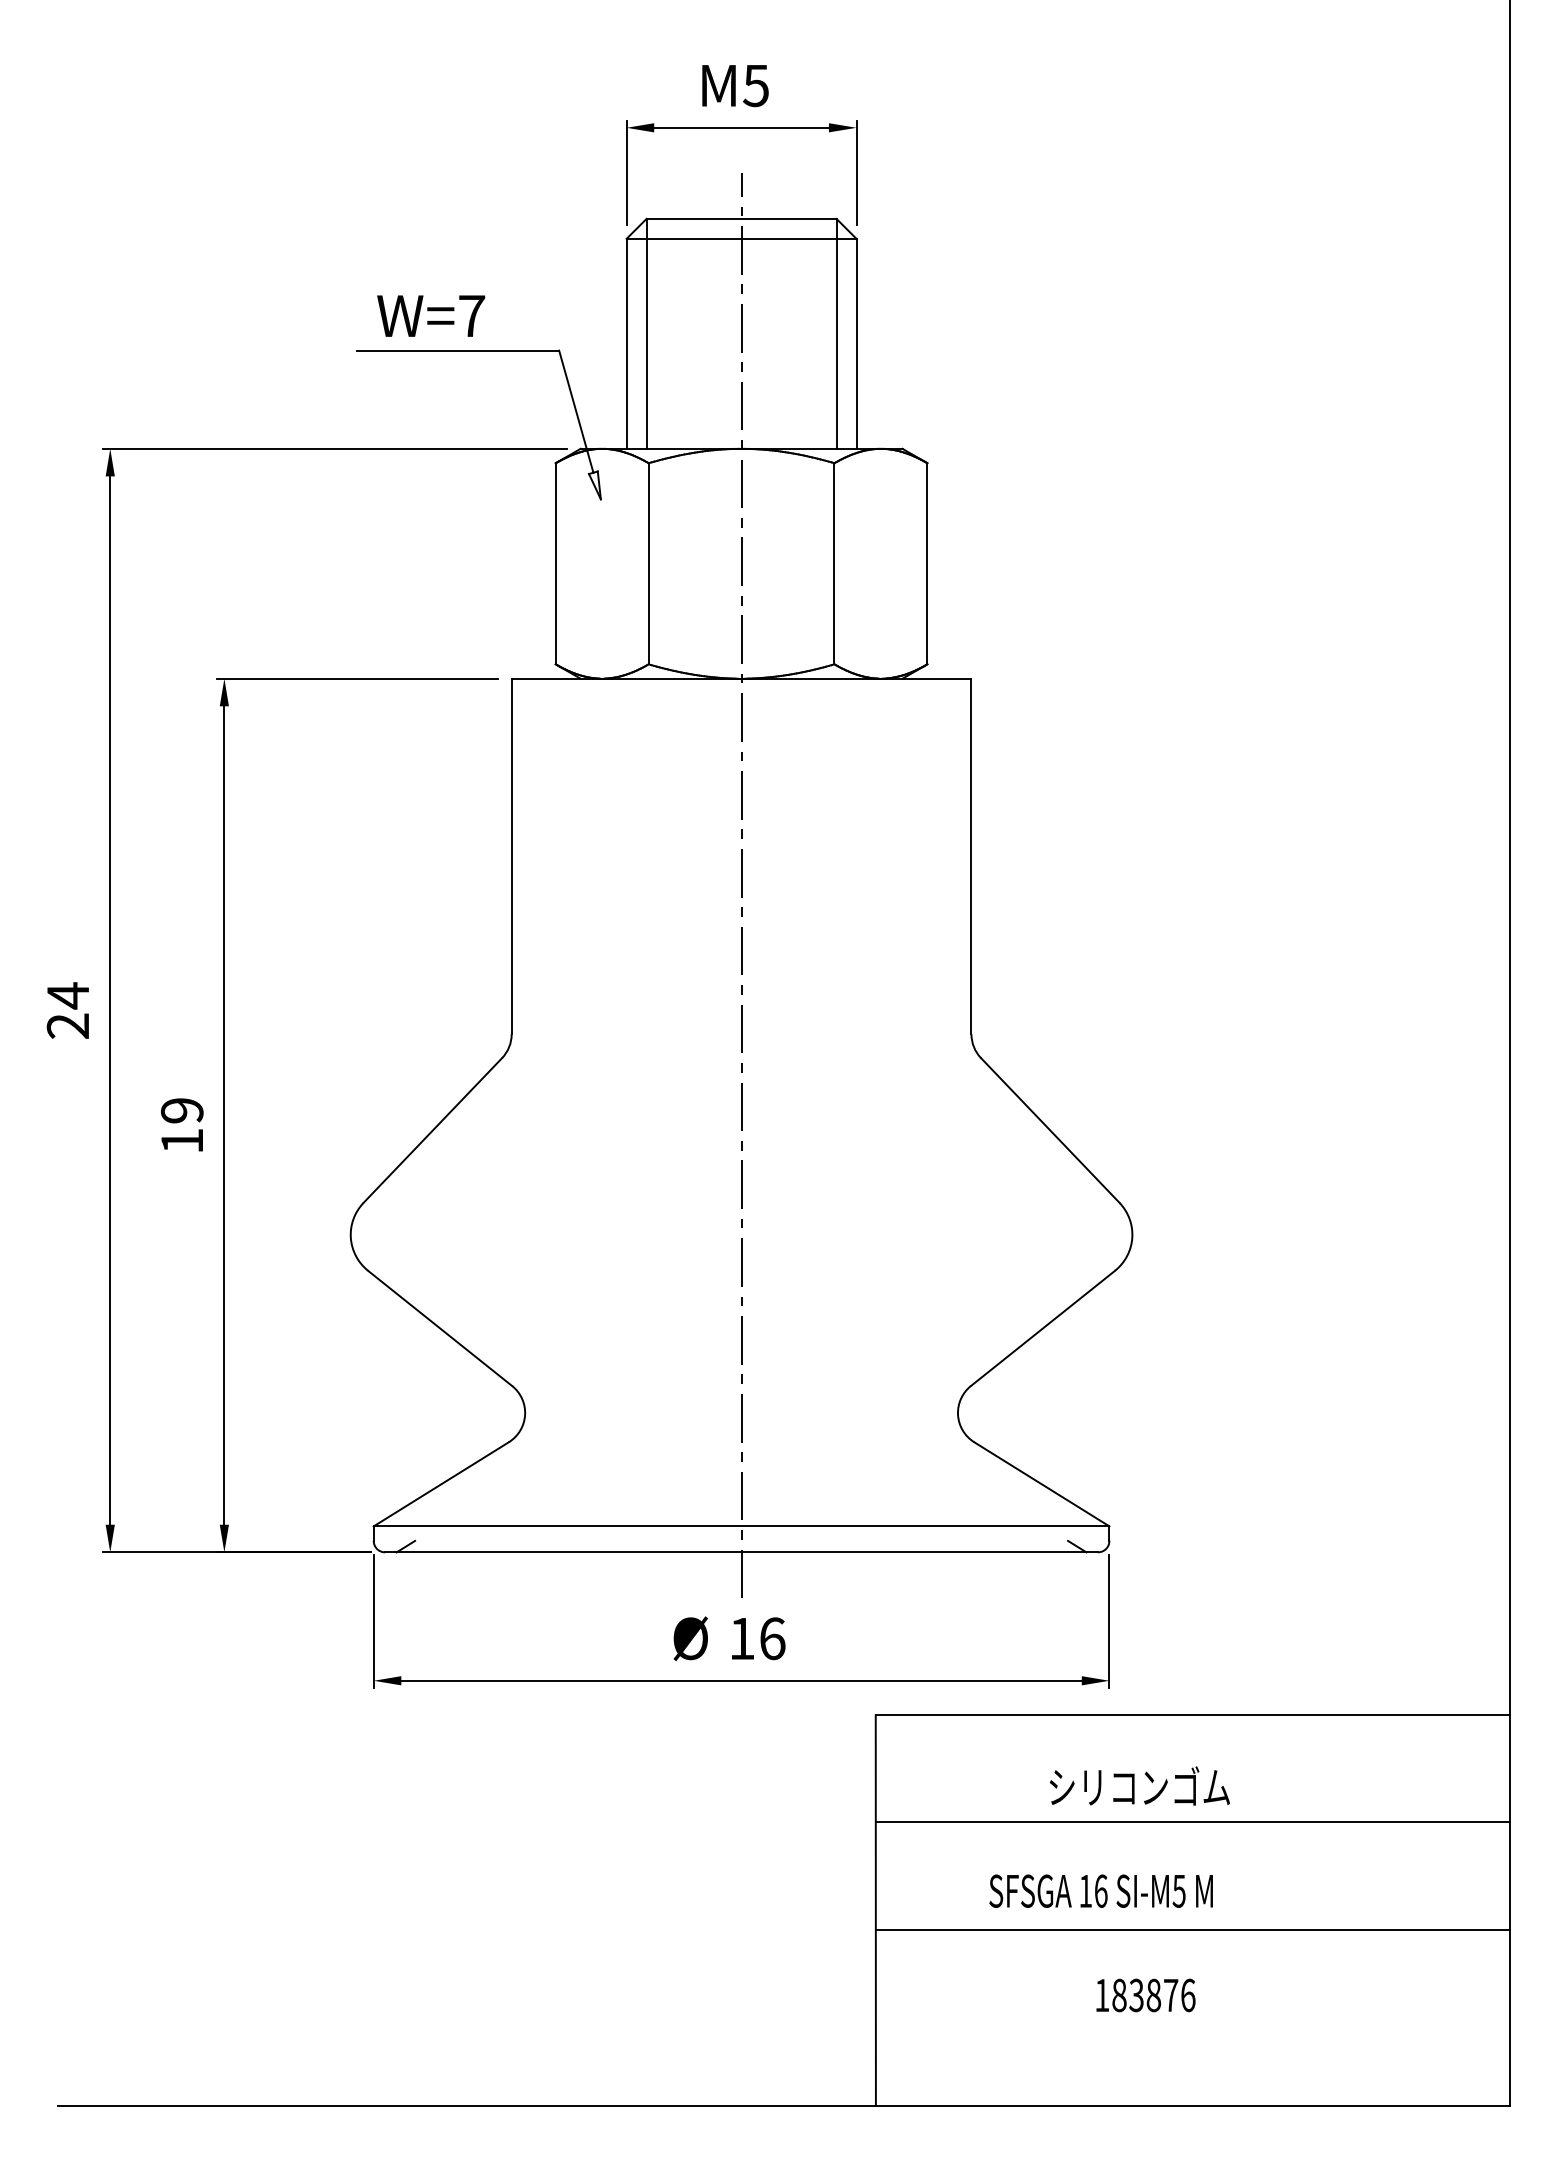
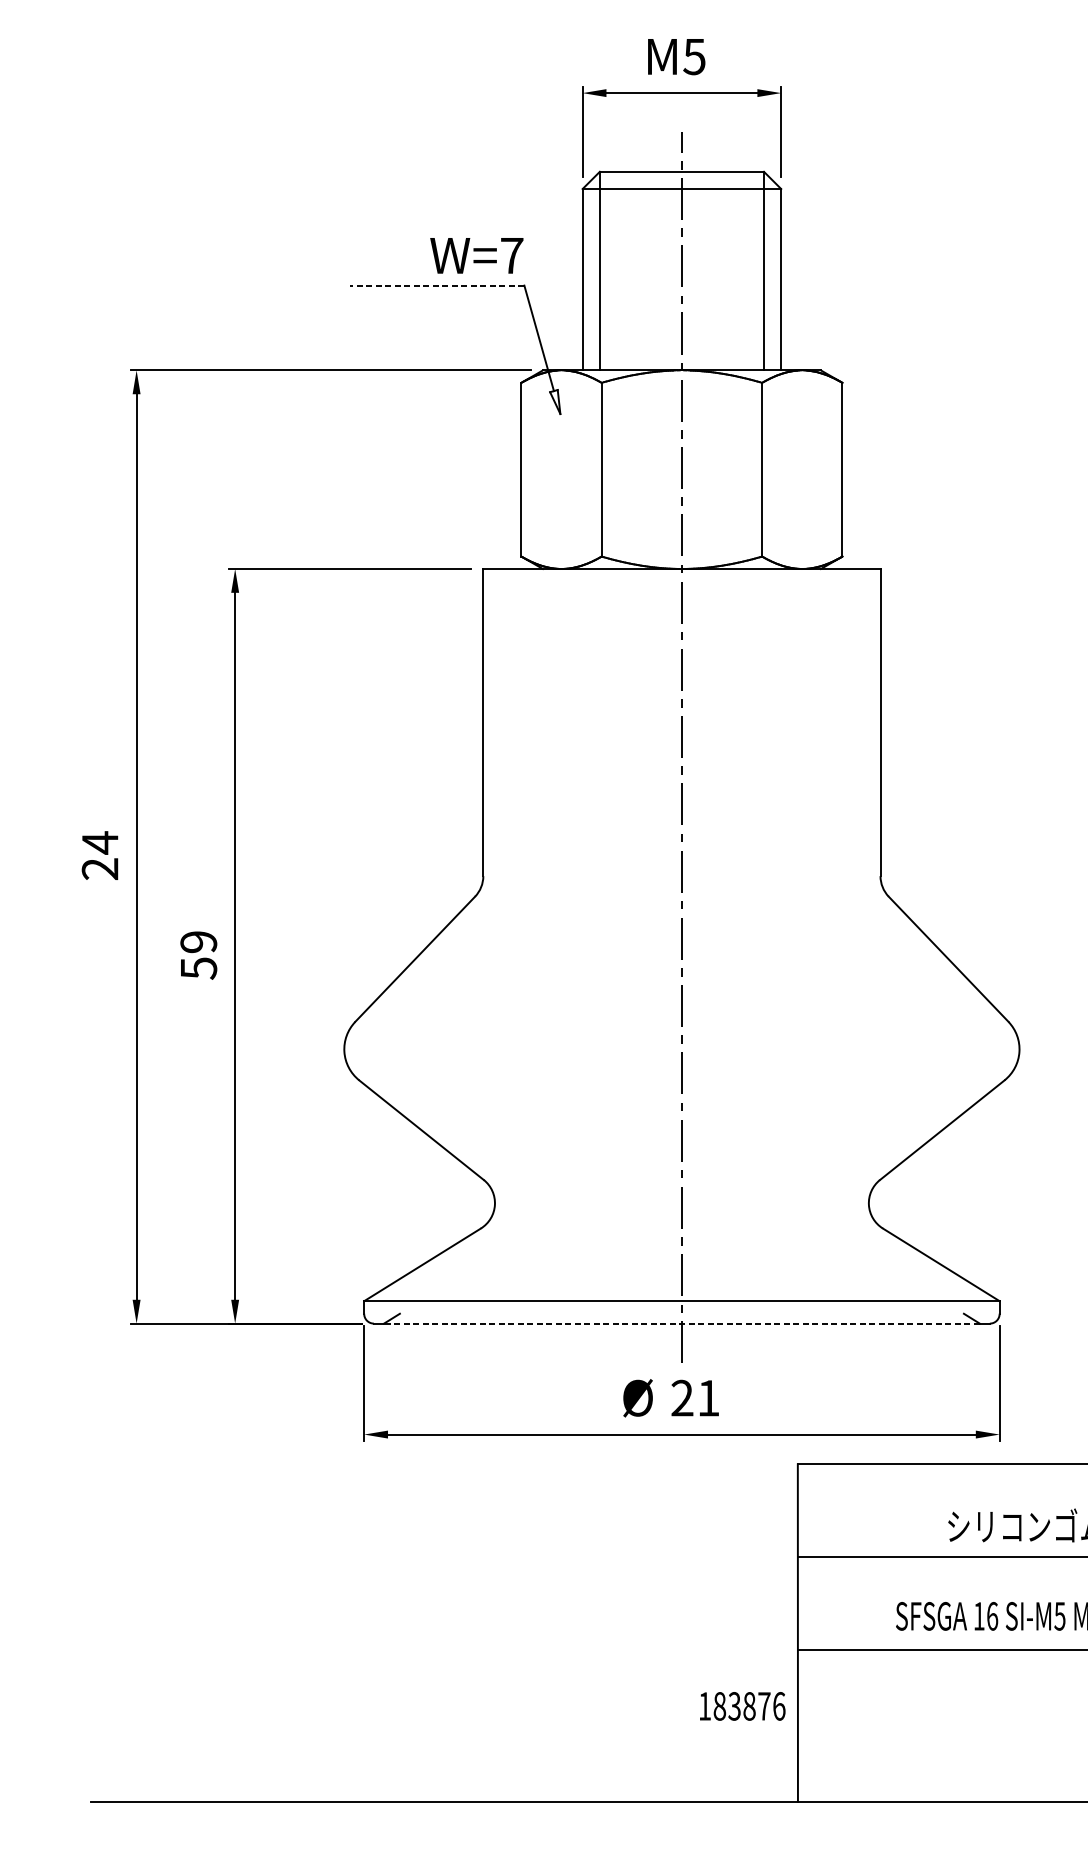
text: (431, 315) -> (477, 255), moved
line: (458, 350) -> (437, 285), solid -> dashed
text: (182, 1141) -> (198, 968), 19 -> 59
line: (741, 1552) -> (681, 1323), solid -> dashed
text: (757, 1638) -> (695, 1398), 16 -> 21
text: (1145, 1995) -> (742, 1706), moved

